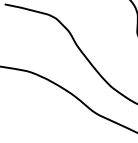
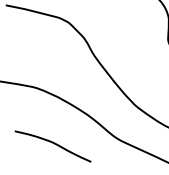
curve: (44, 118) -> (54, 145), added

